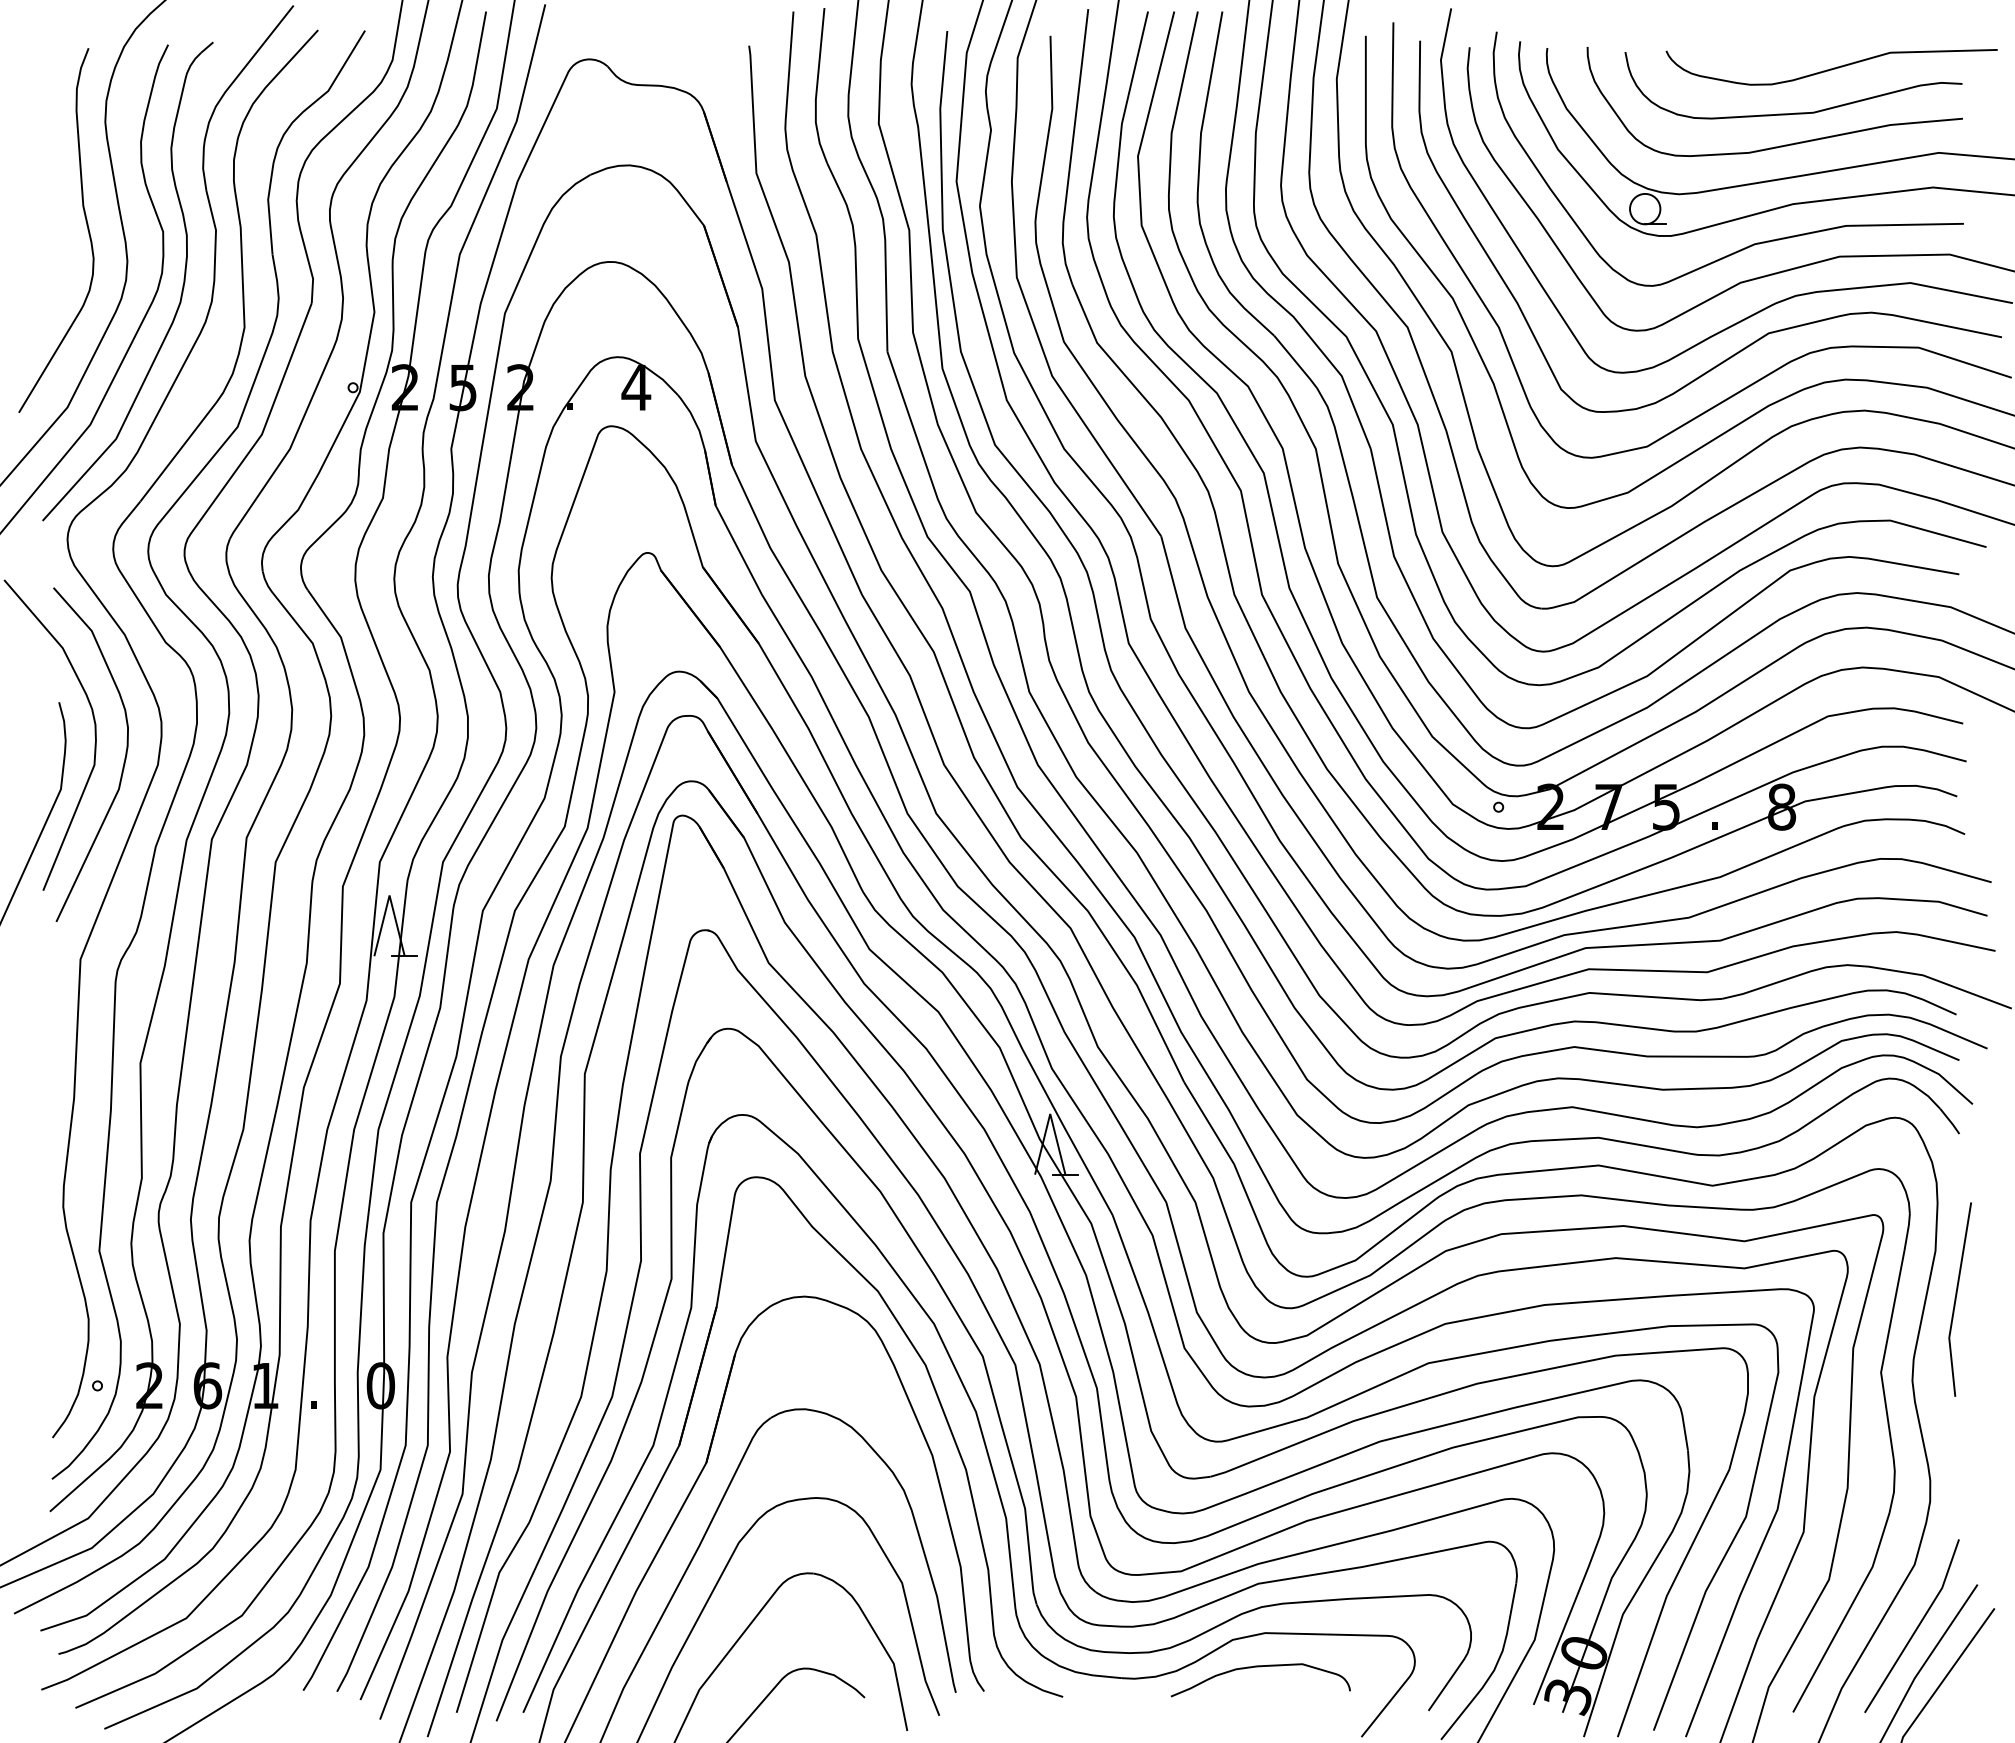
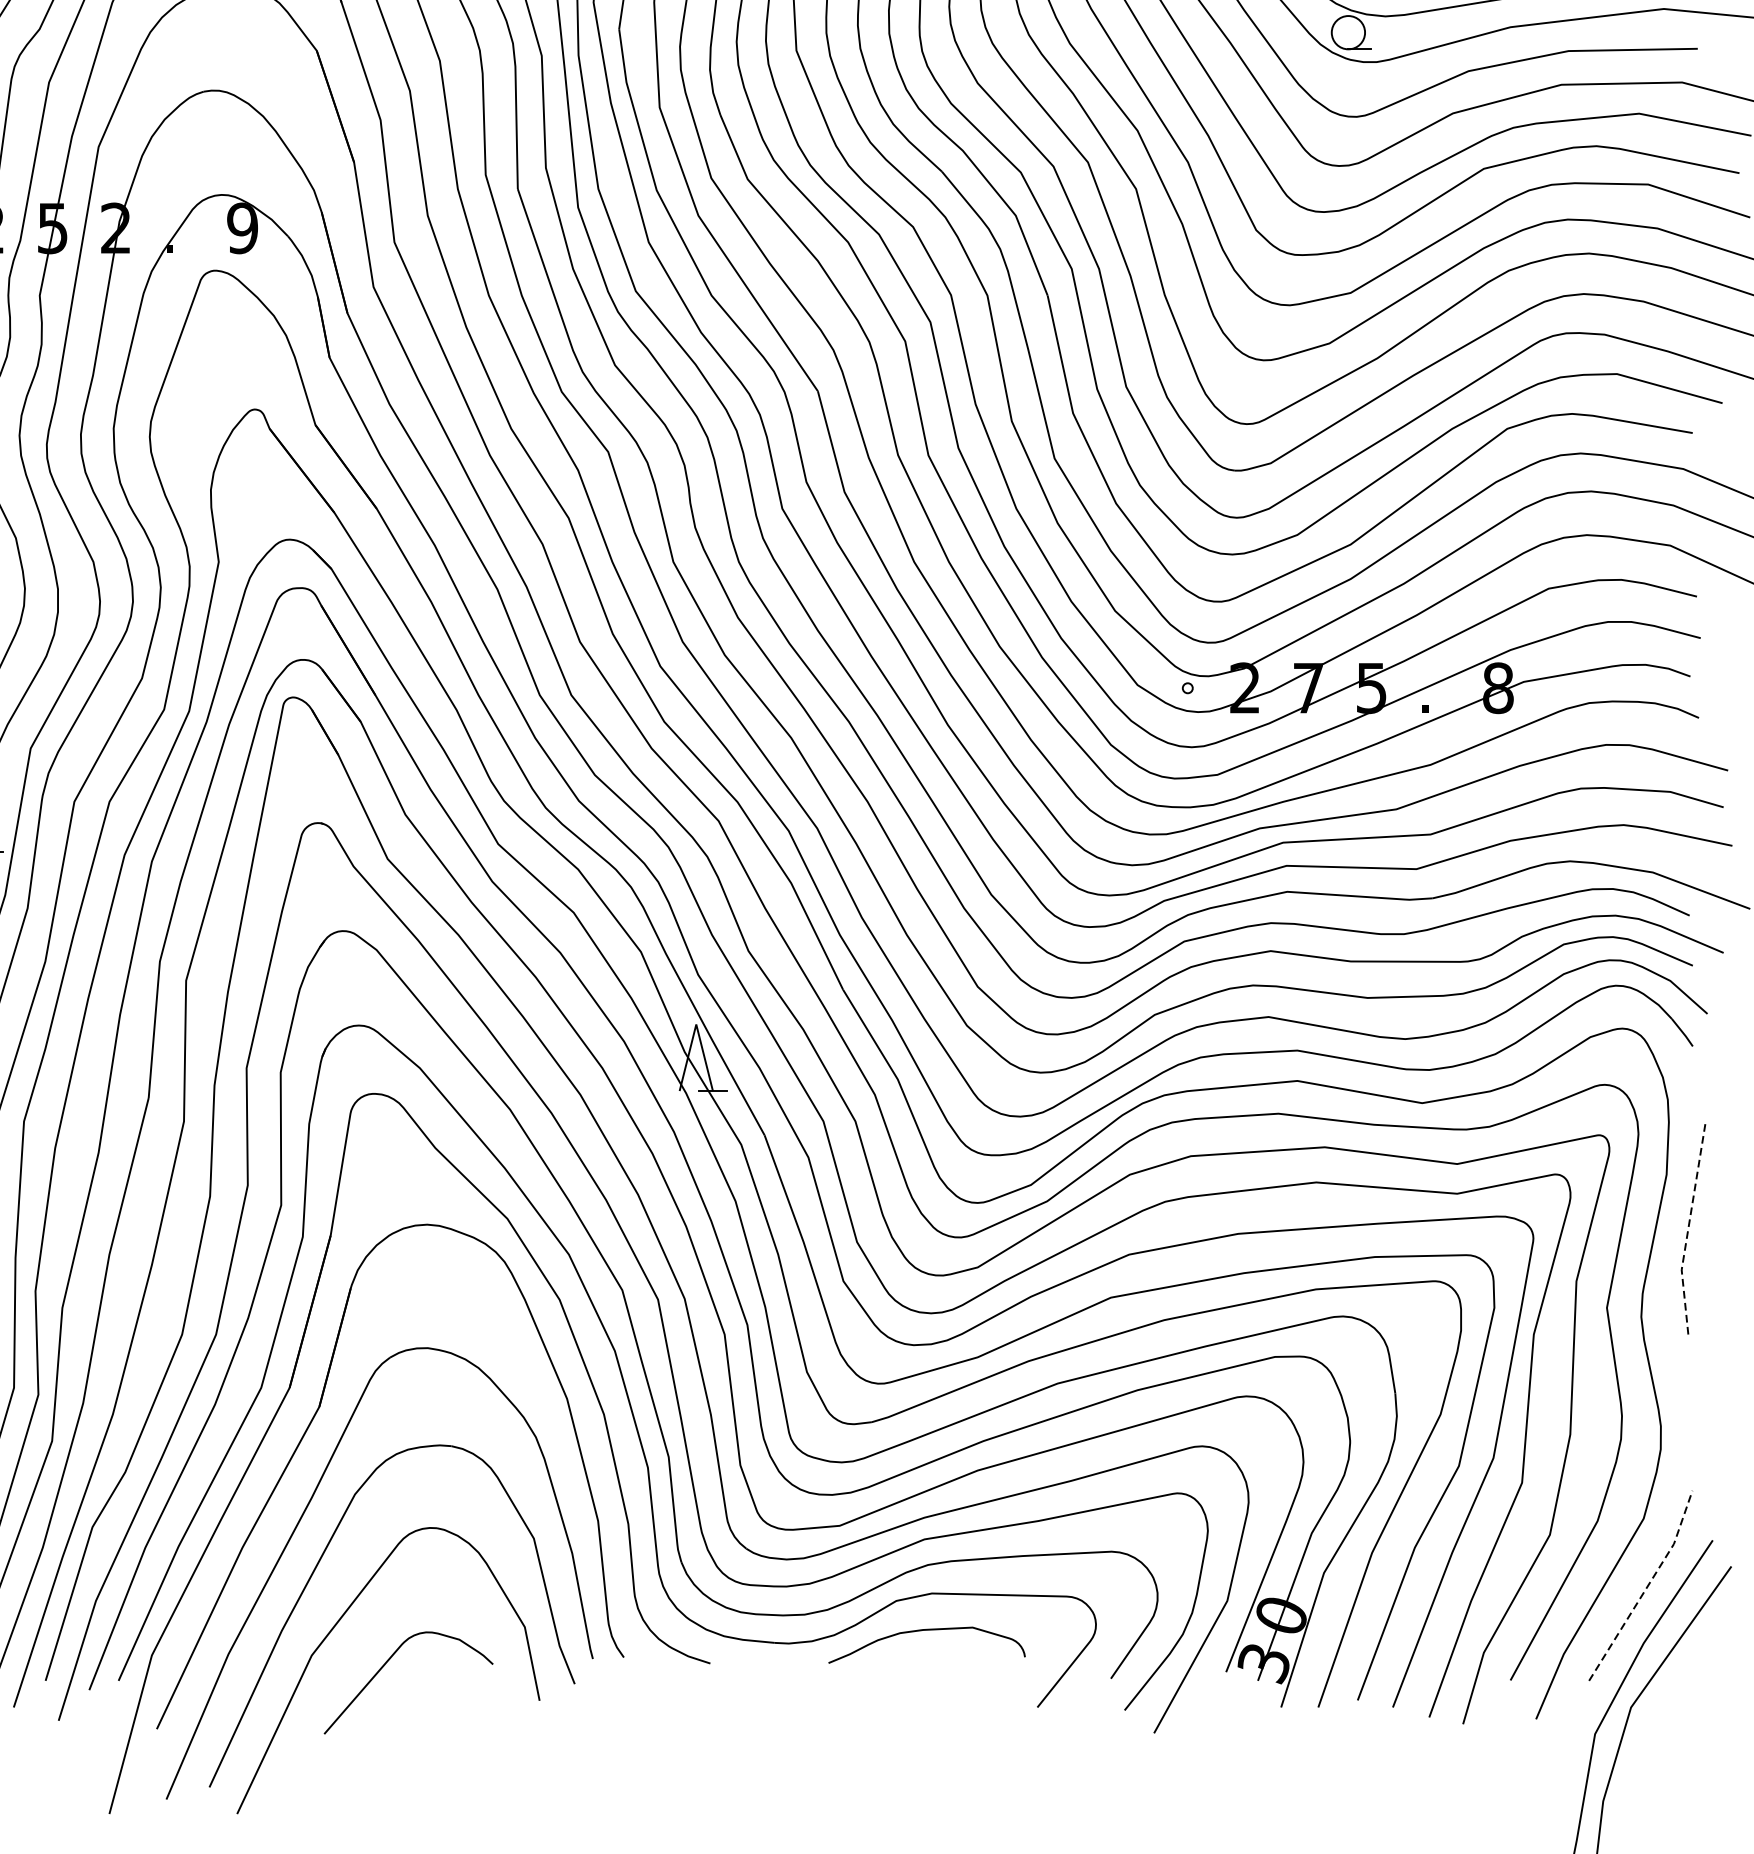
text: (636, 387) -> (242, 228), 4 -> 9
line: (1955, 1299) -> (1688, 1227), solid -> dashed
line: (1917, 1627) -> (1646, 1587), solid -> dashed

